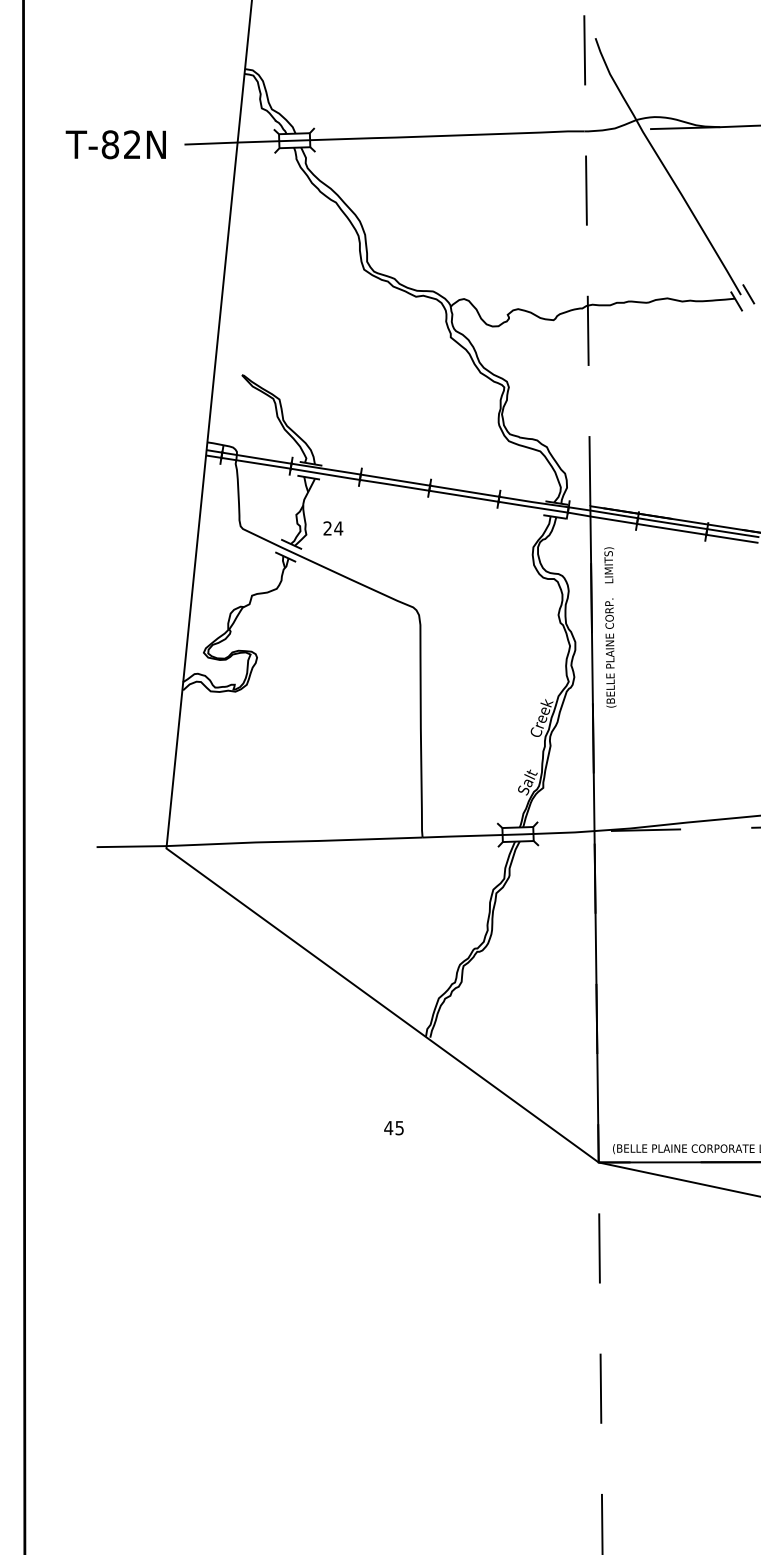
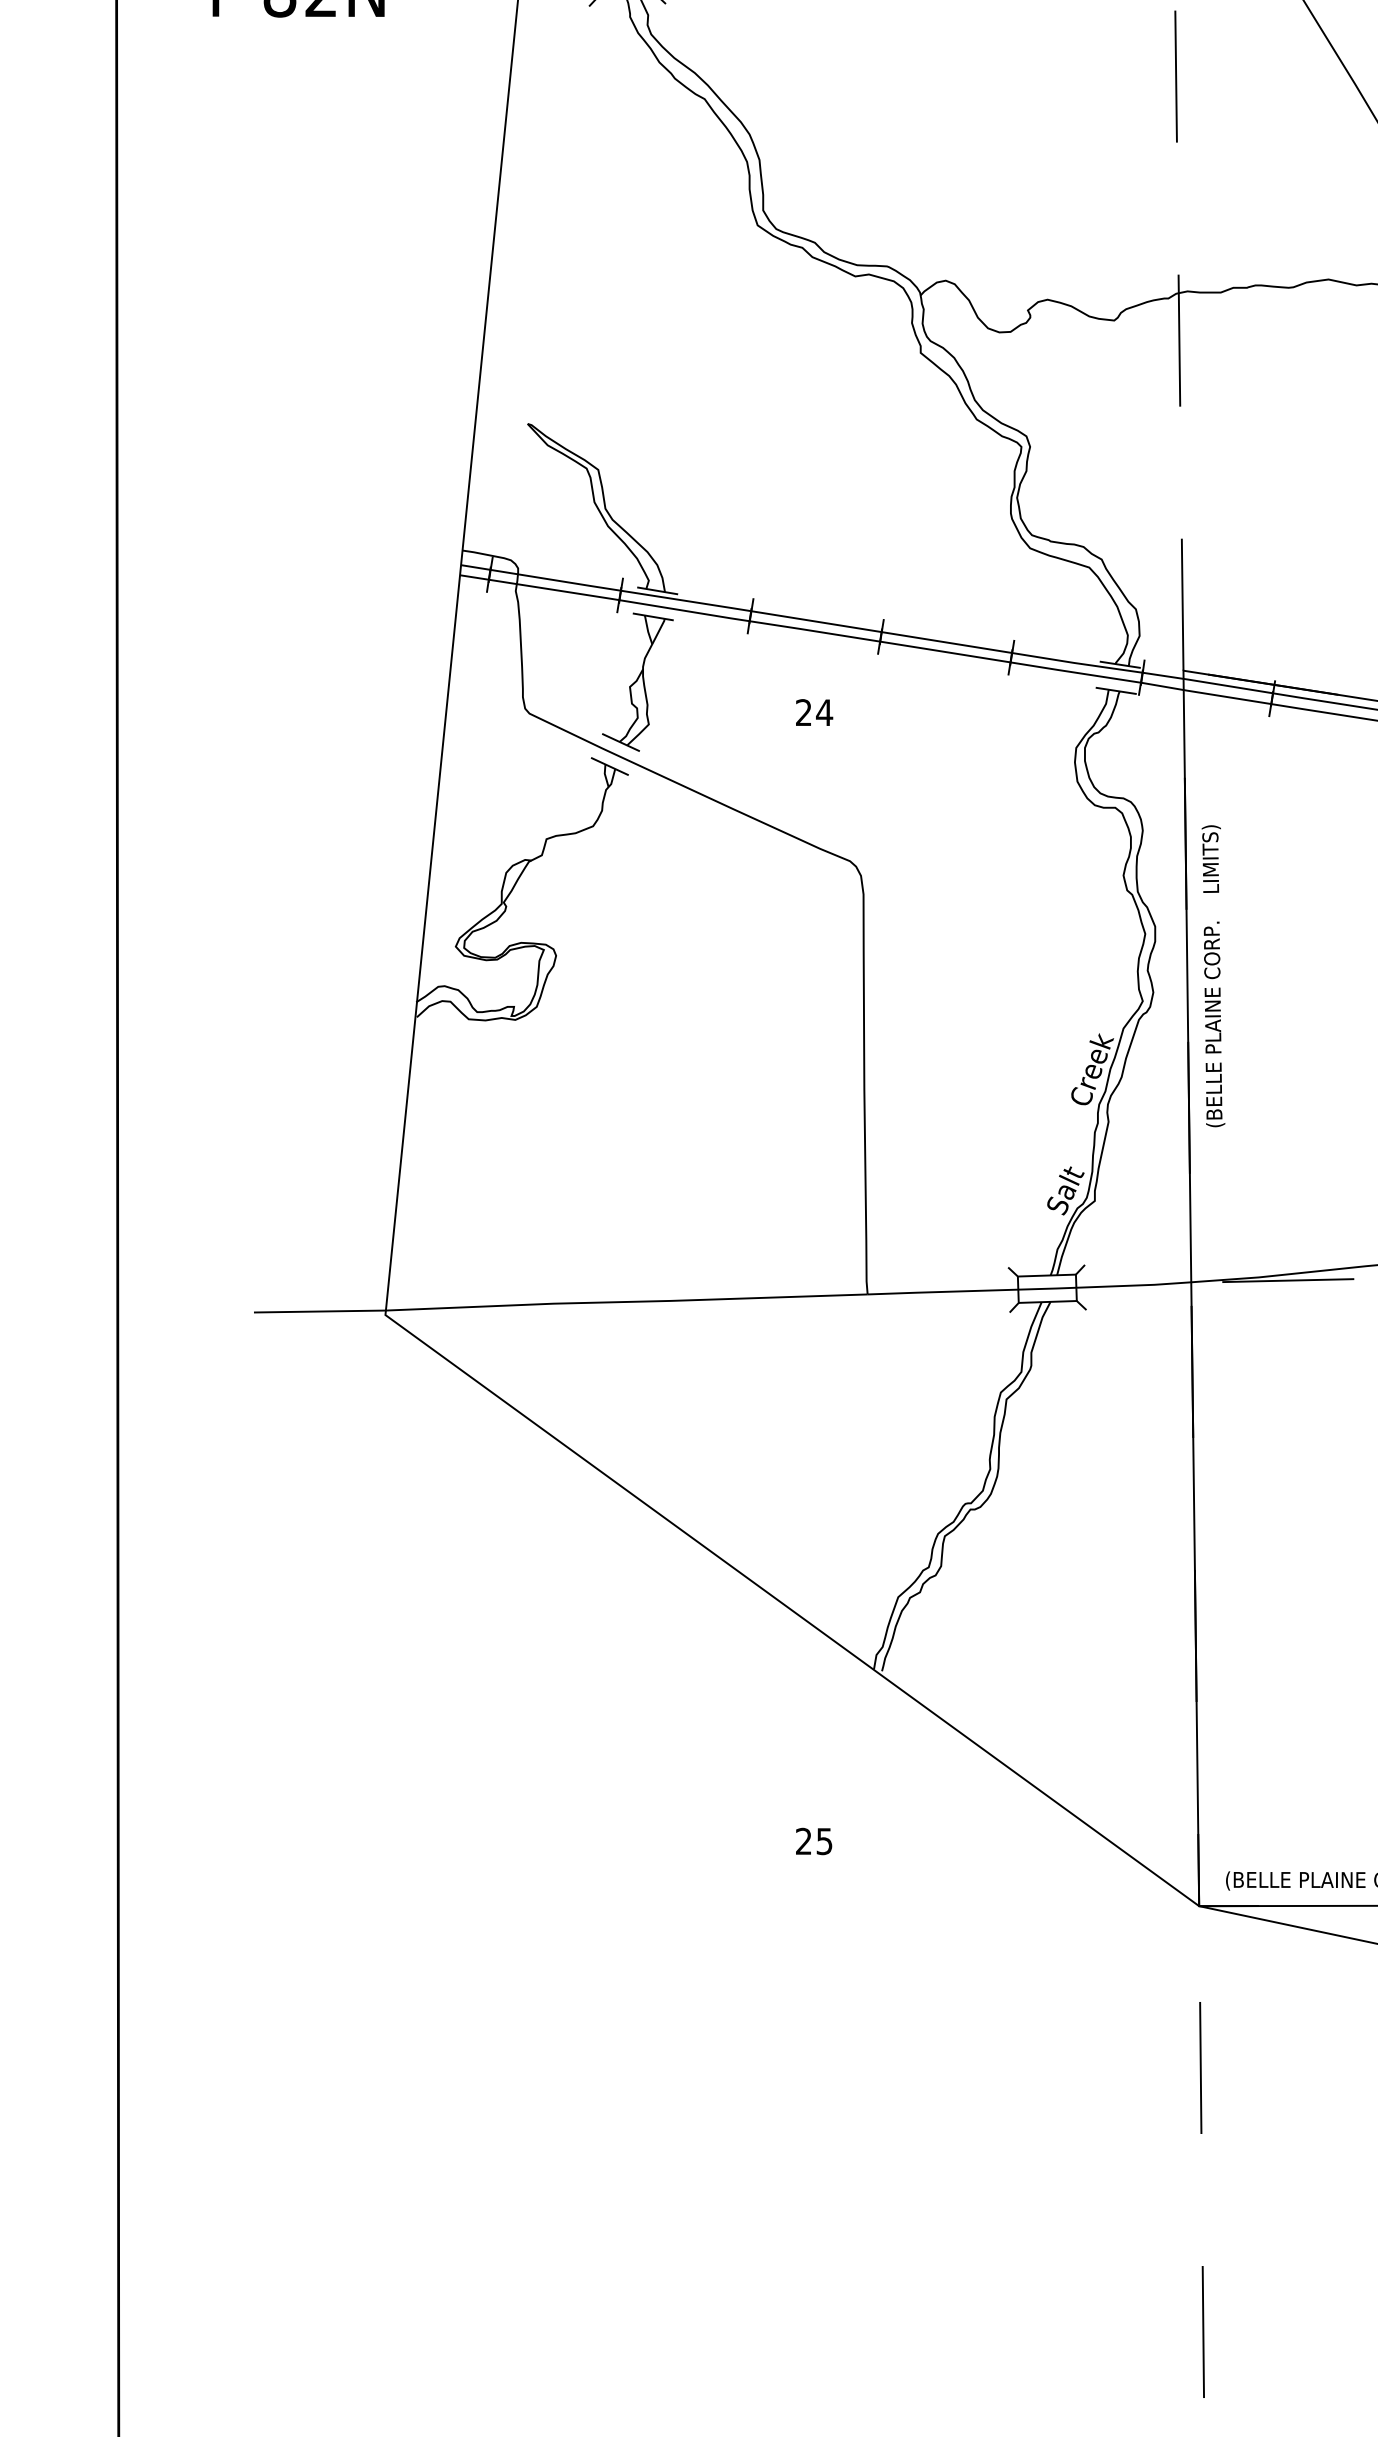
text: (333, 528) -> (814, 712), moved
text: (610, 627) -> (1213, 976), moved
text: (388, 1127) -> (803, 1840), 45 -> 25

